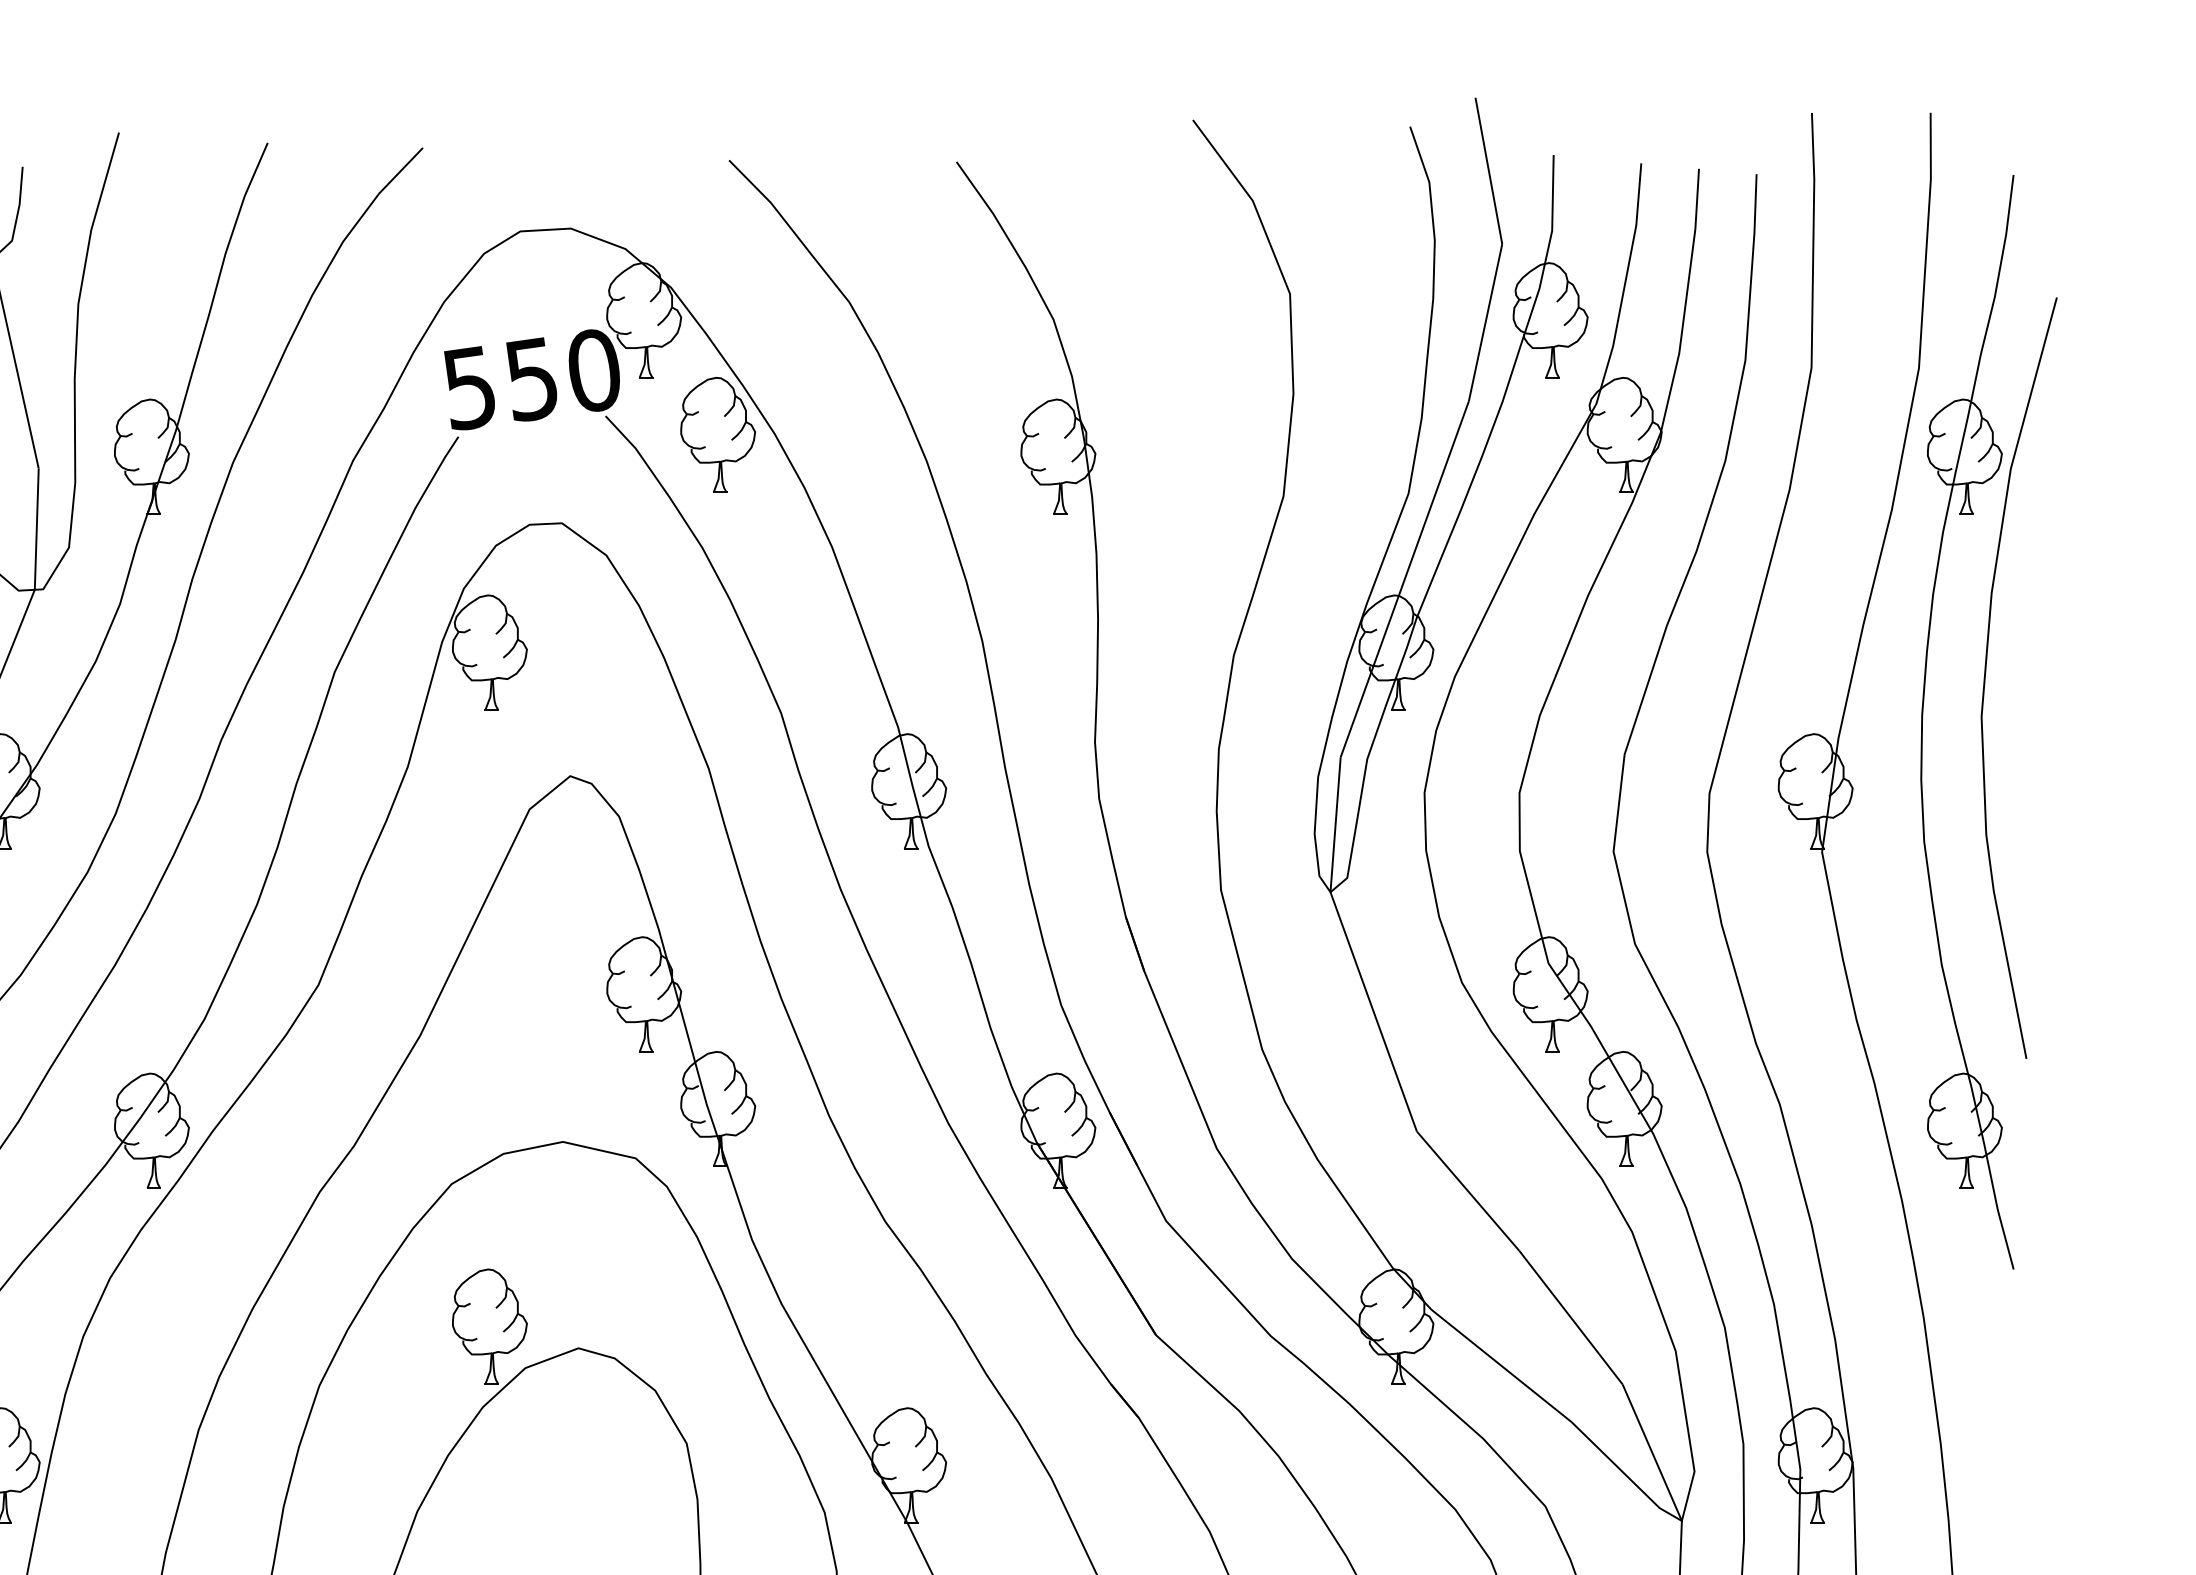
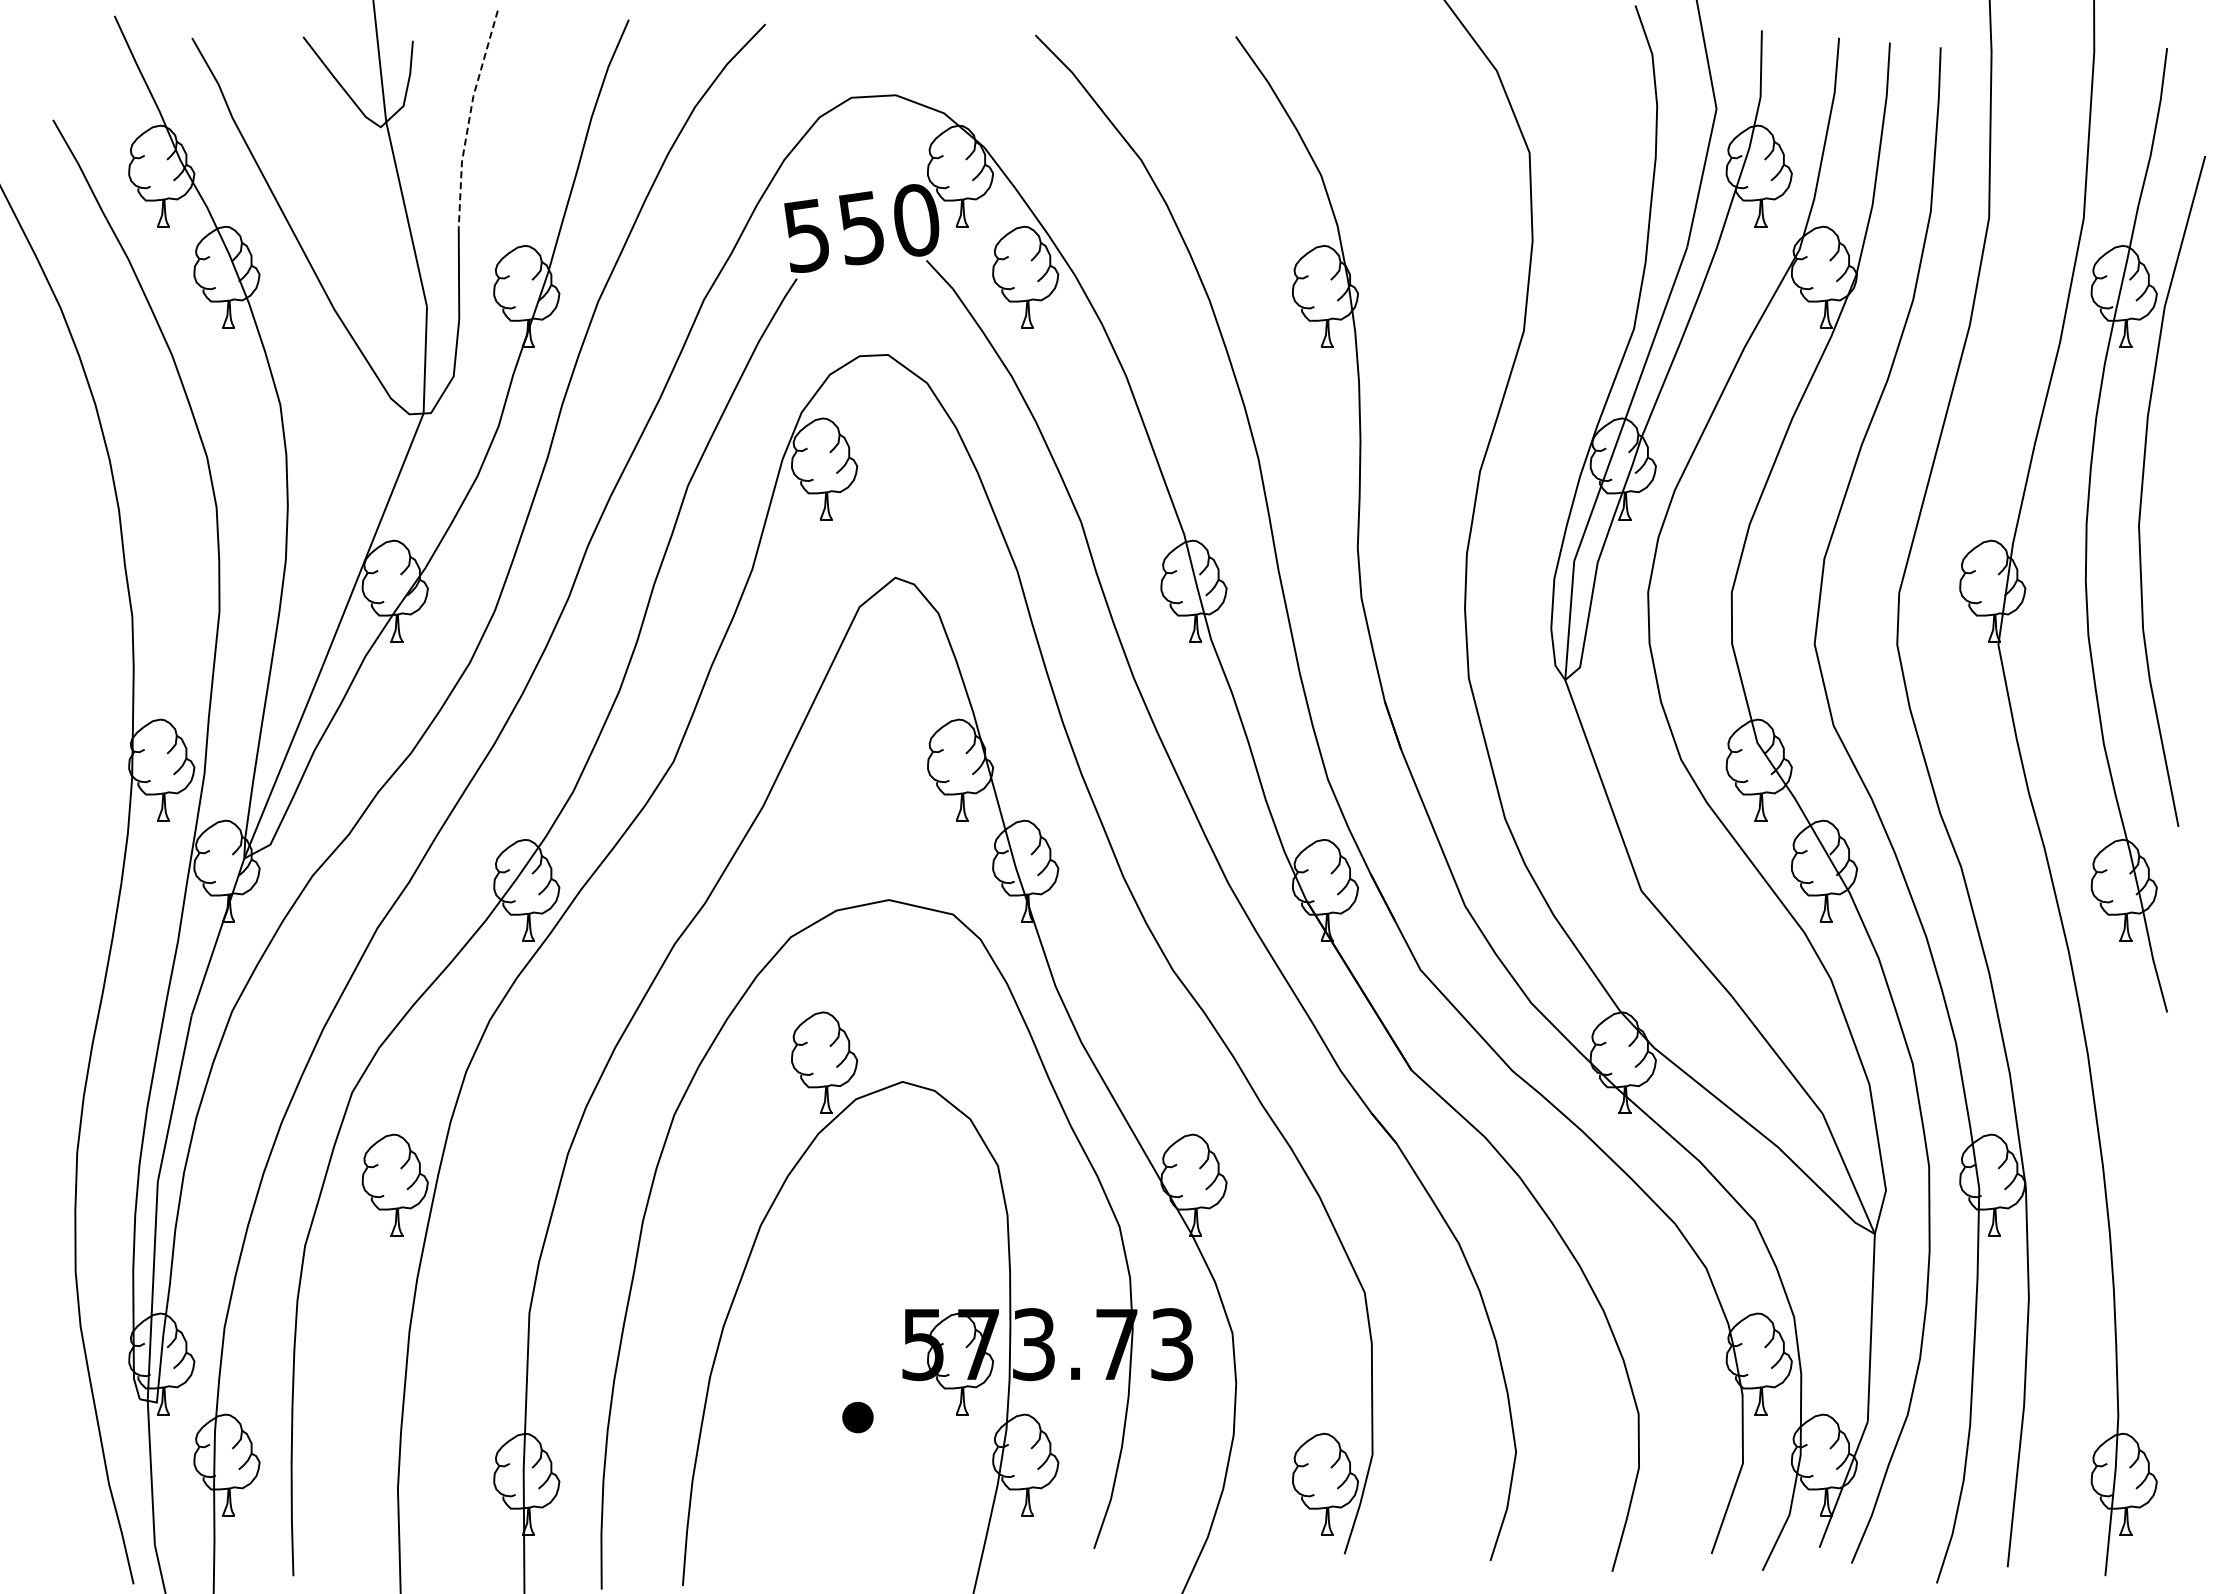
line: (86, 254) -> (469, 118), solid -> dashed

